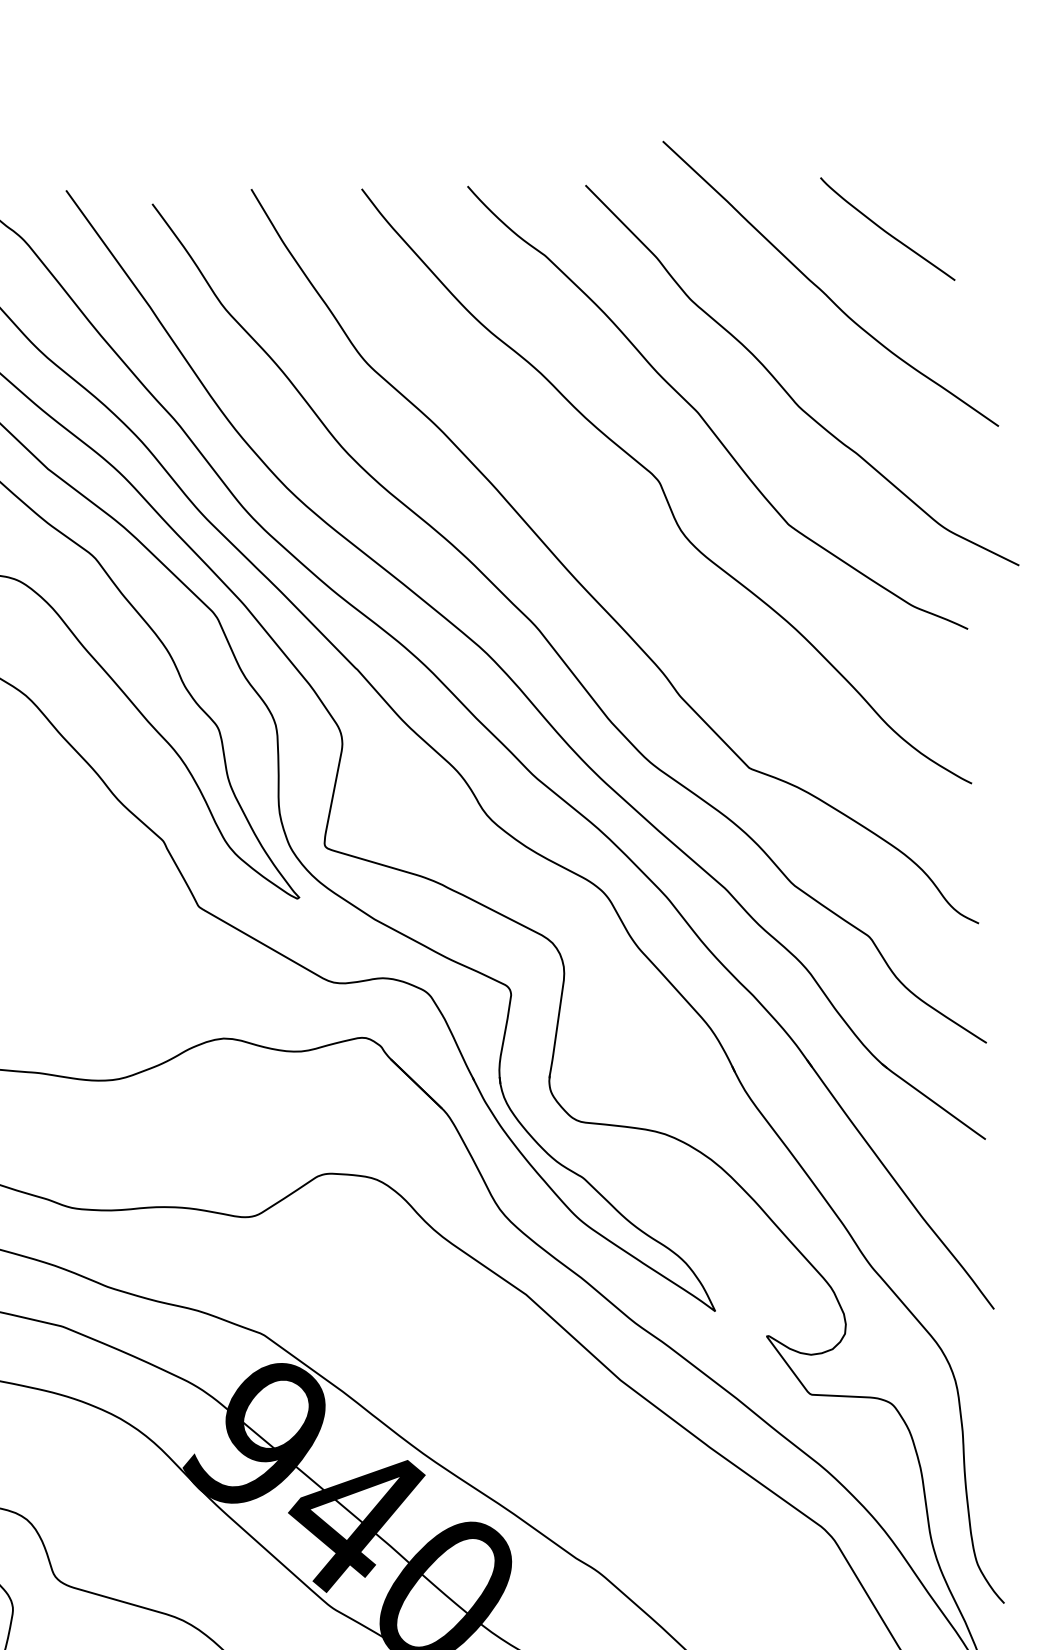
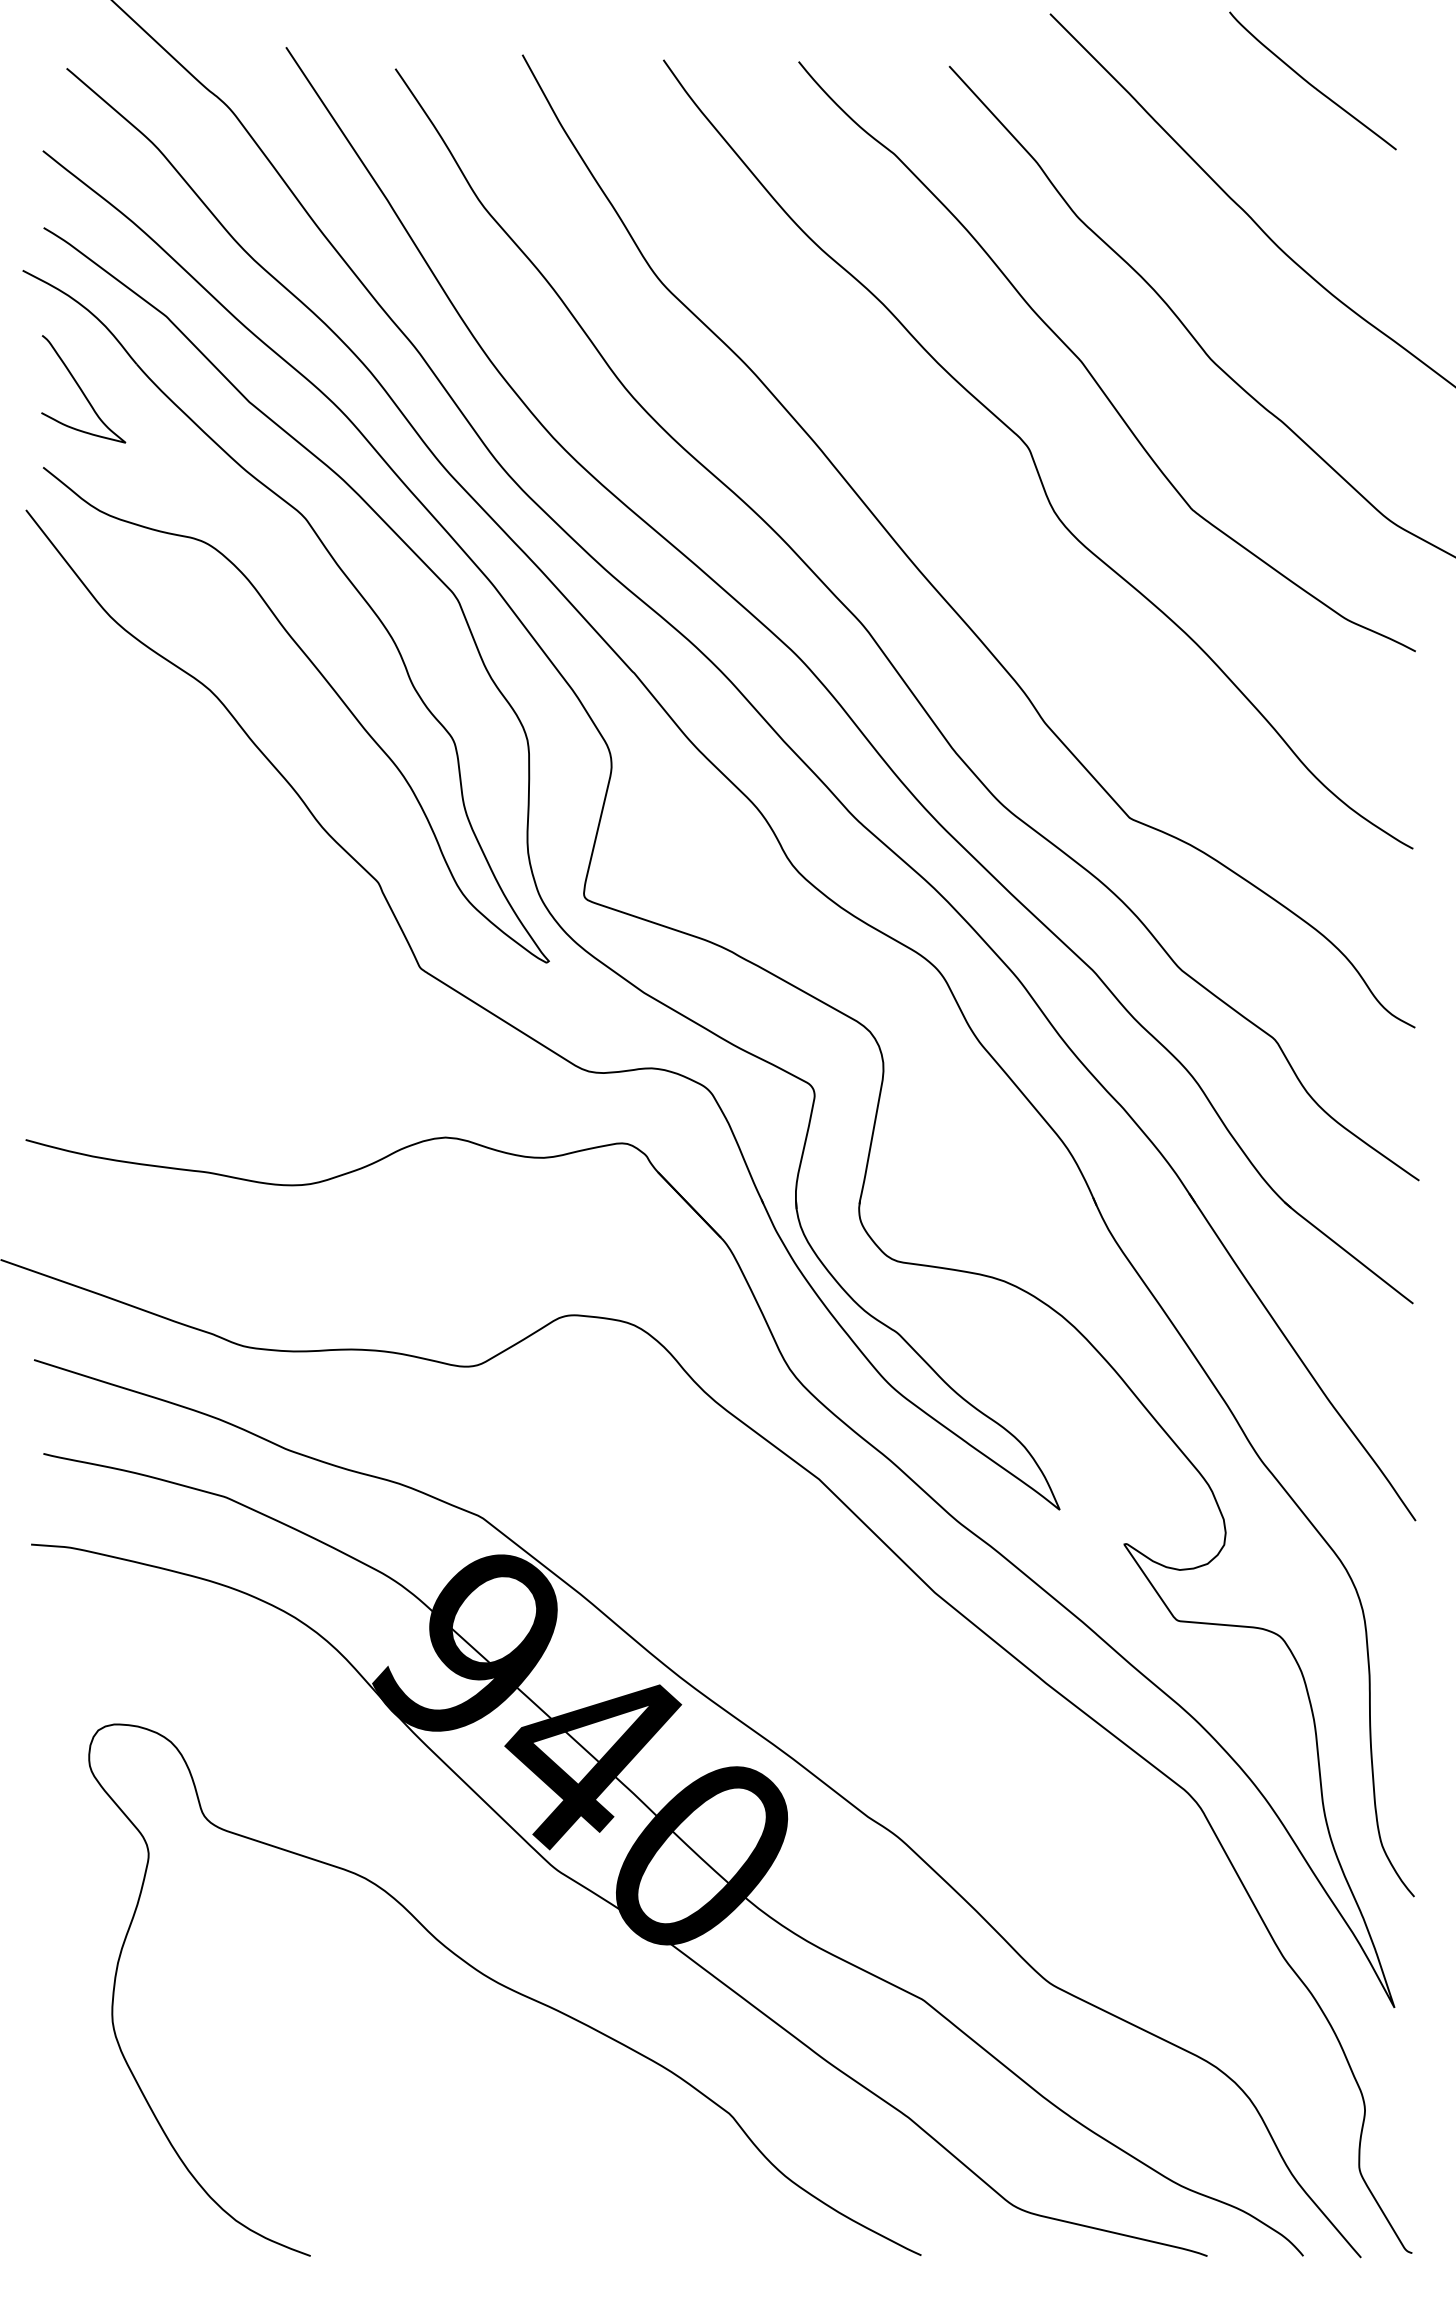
curve: (885, 230) -> (1309, 82), moved

